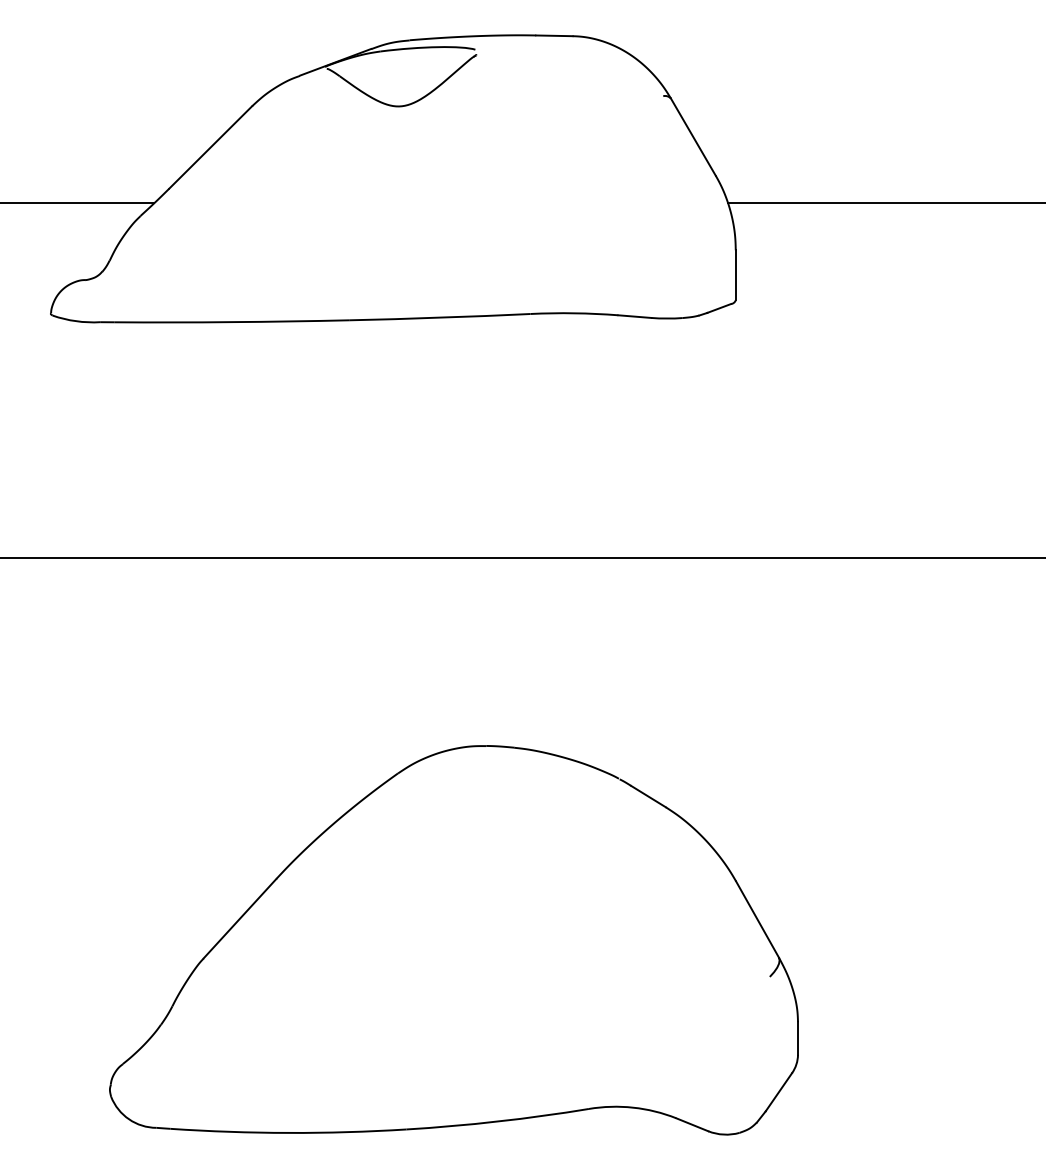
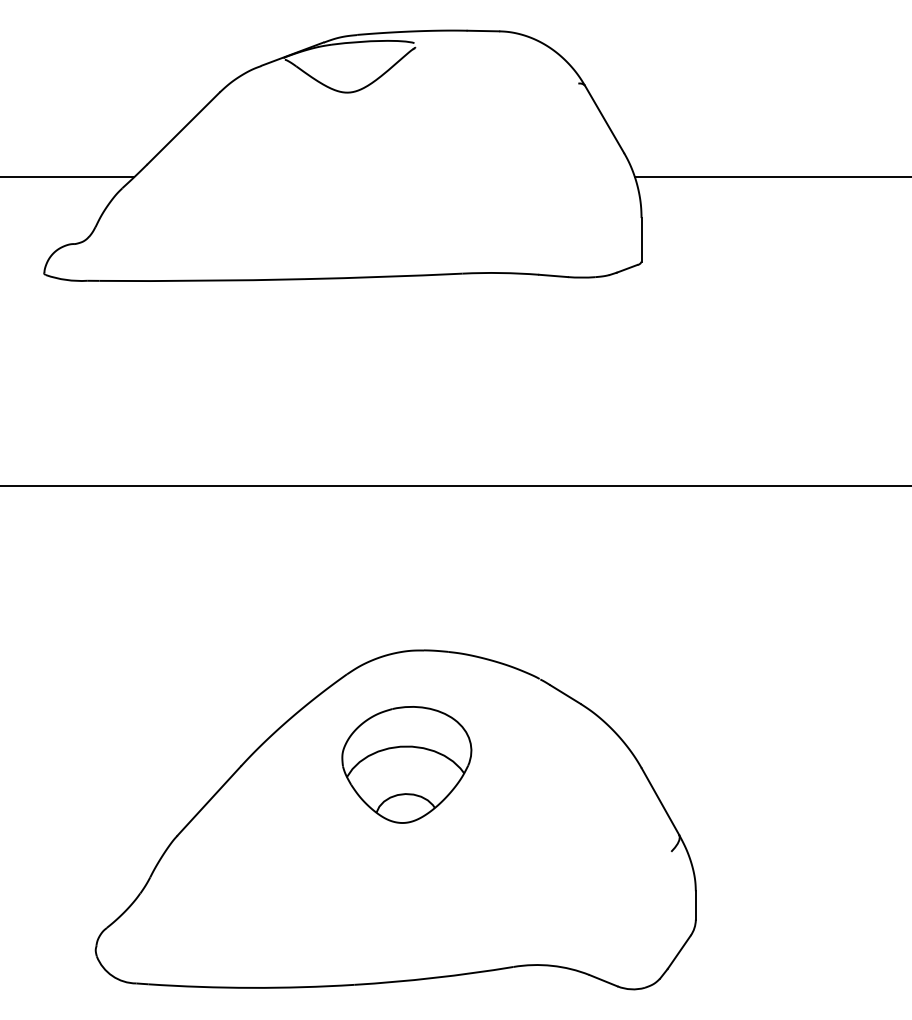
part: (466, 876) -> (406, 764), added

